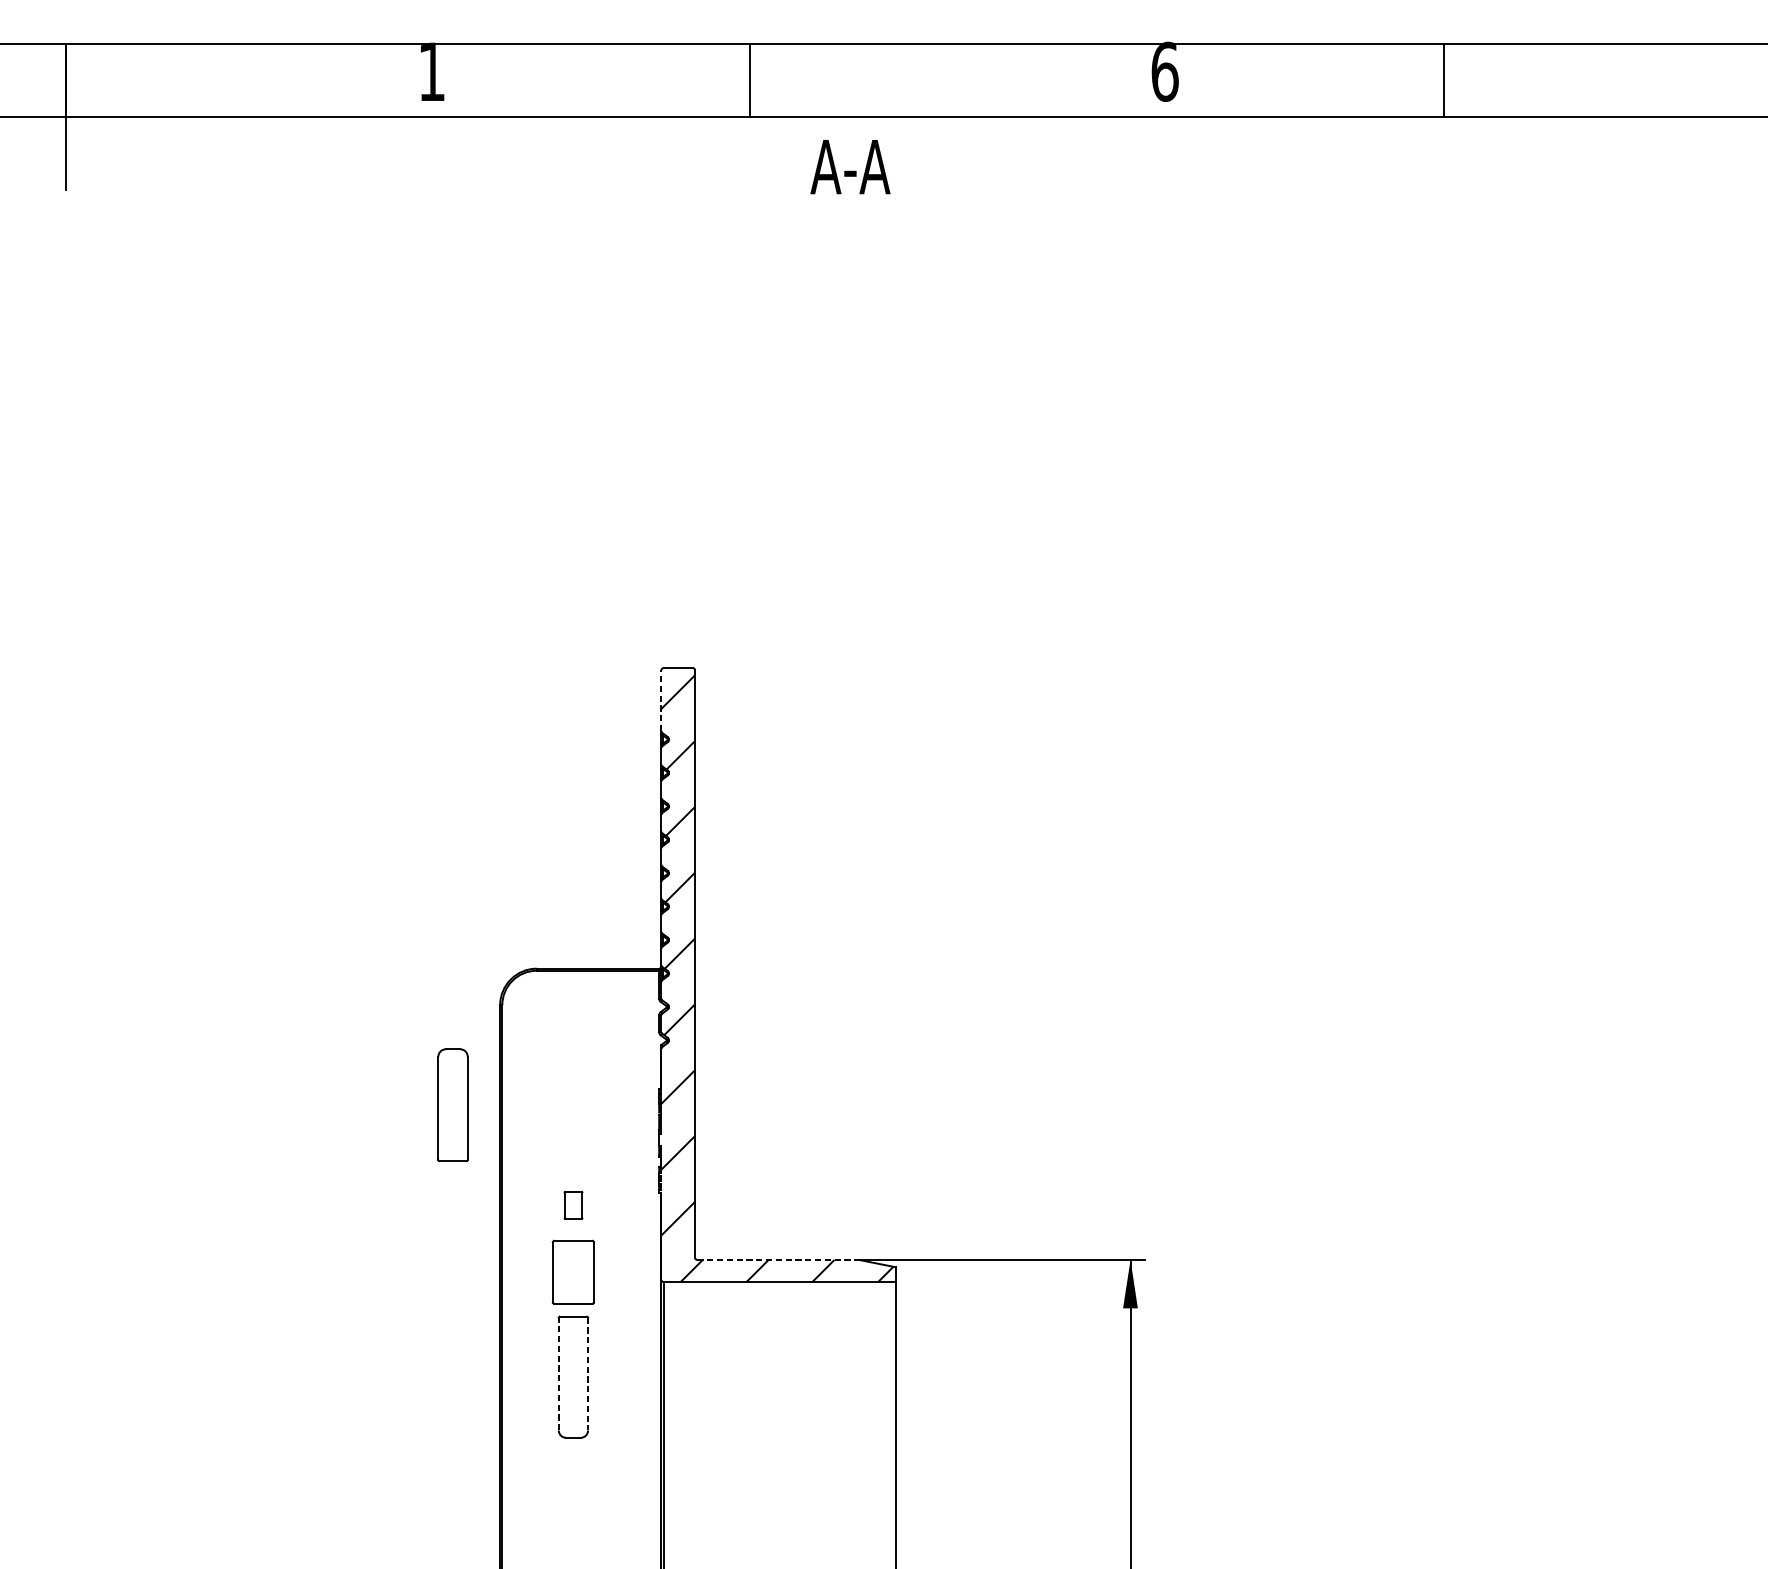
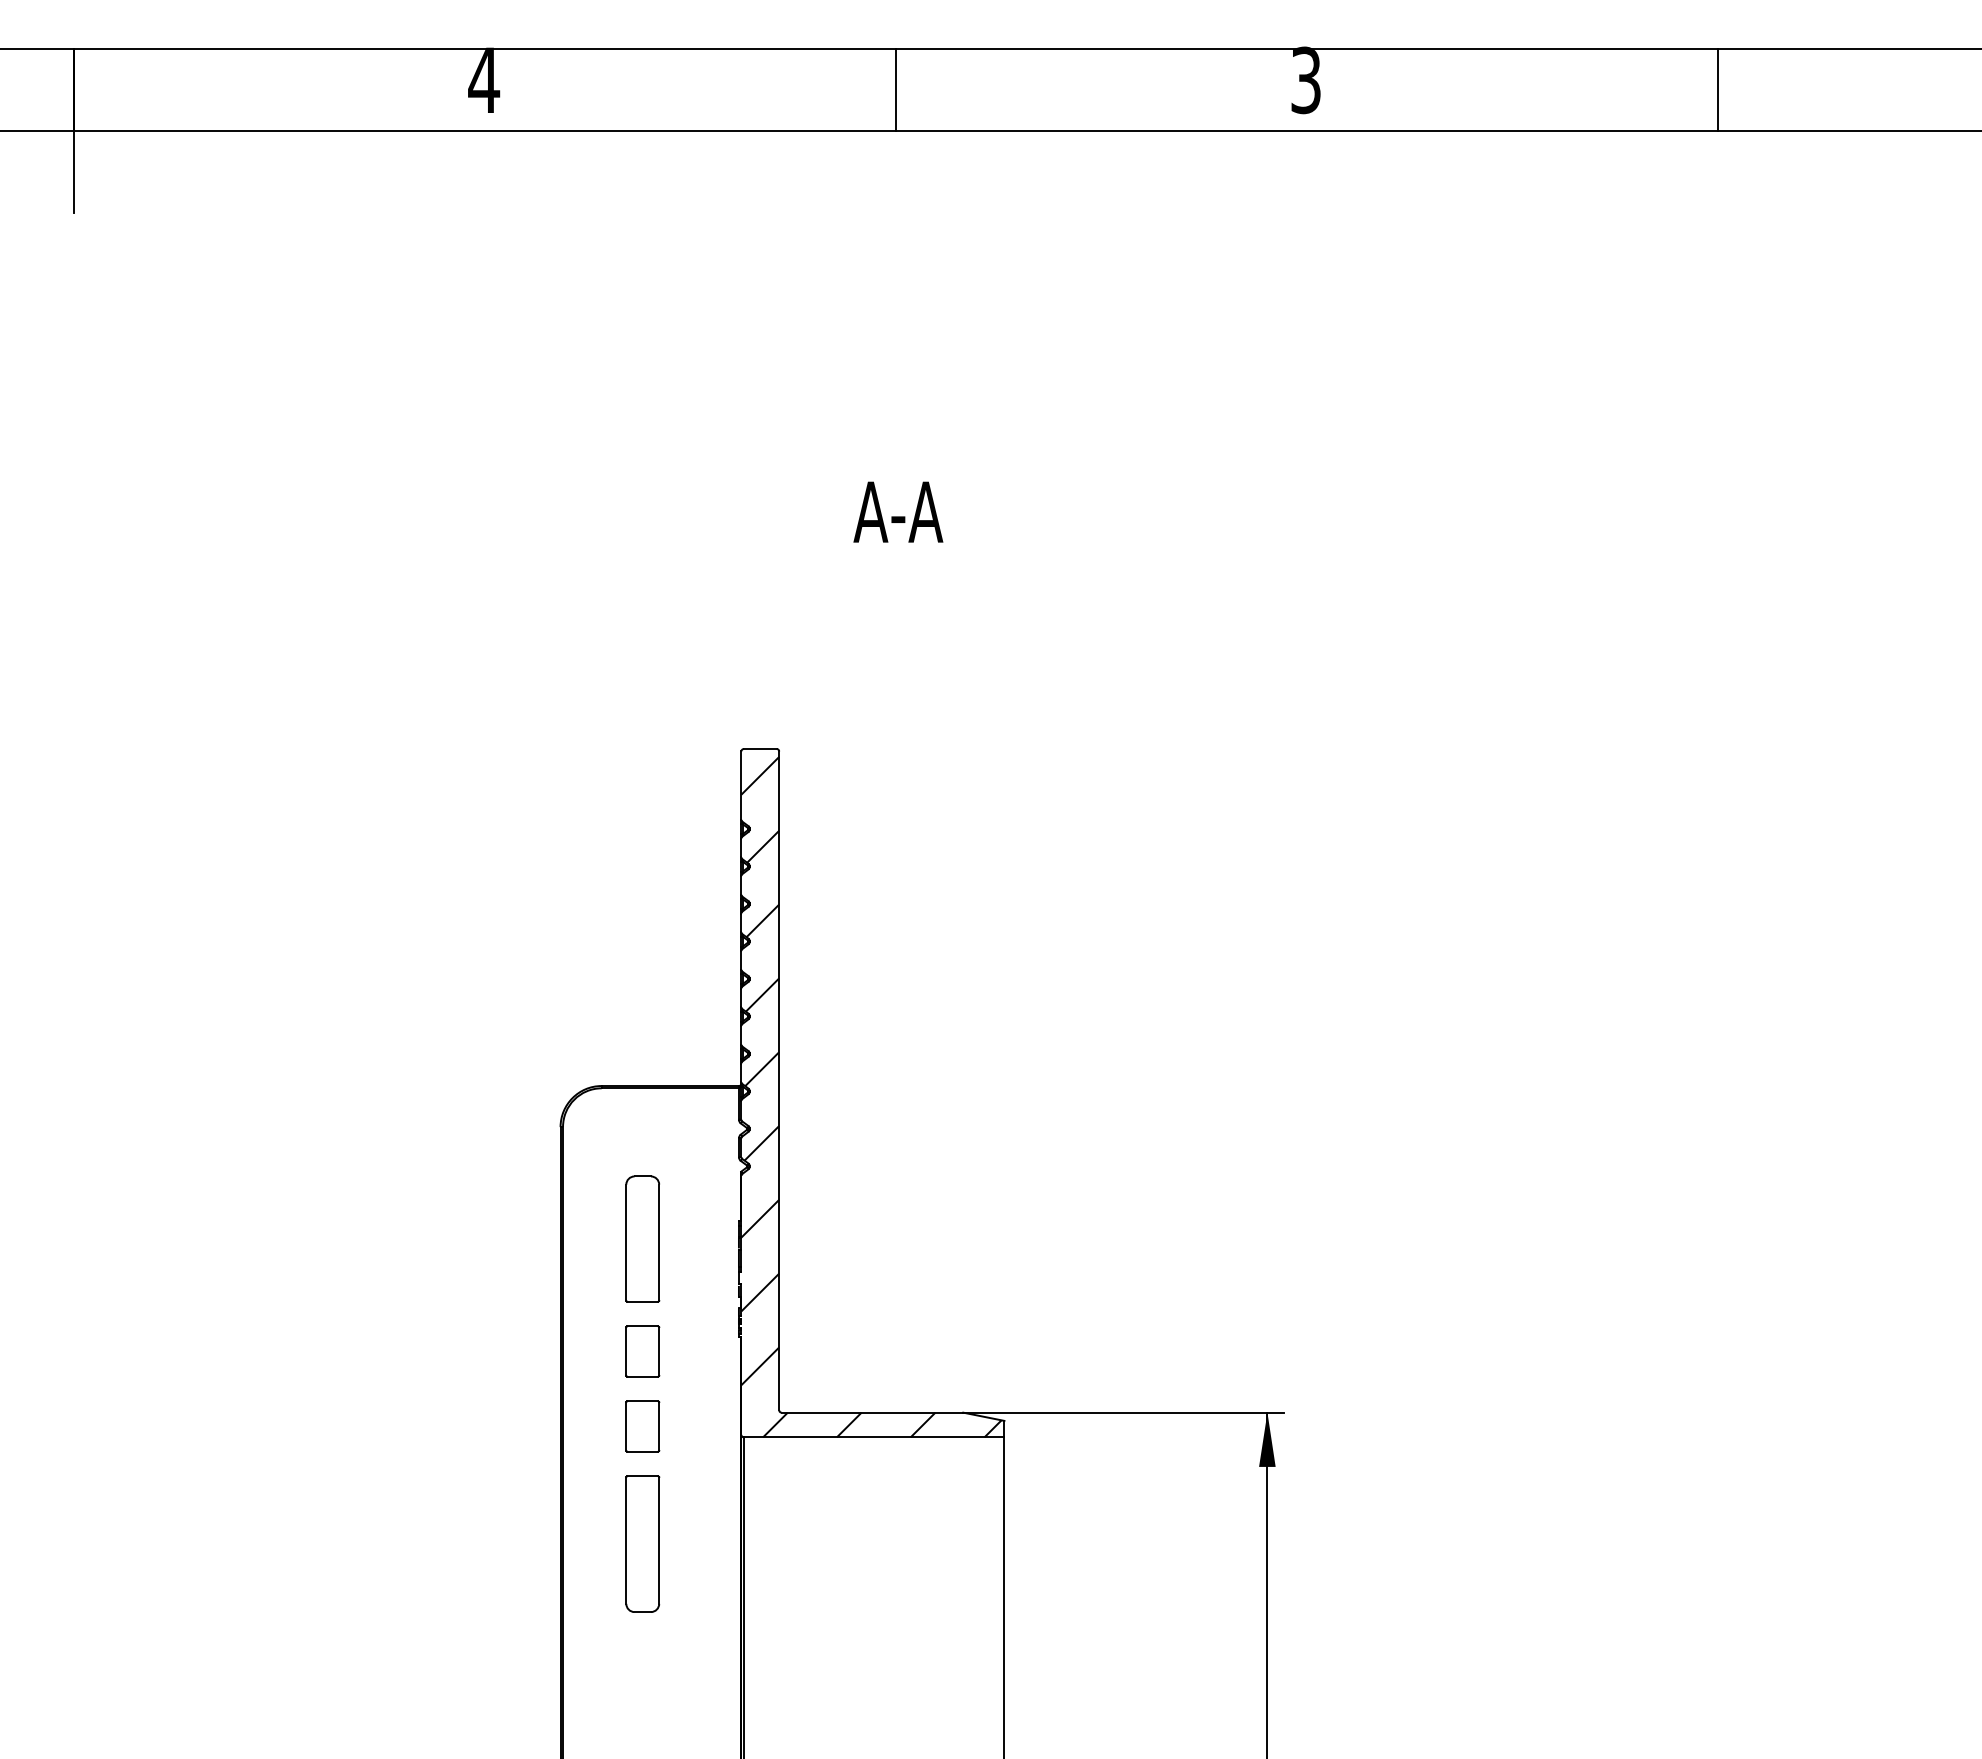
text: (432, 71) -> (484, 79), 1 -> 4
text: (1165, 71) -> (1306, 80), 6 -> 3
line: (749, 79) -> (895, 89), moved
line: (1443, 79) -> (1717, 89), moved
text: (850, 166) -> (898, 511), moved
line: (661, 700) -> (741, 785), dashed -> solid
part: (452, 1104) -> (642, 1238), moved
part: (573, 1205) -> (642, 1351), size x1.67
line: (778, 1259) -> (872, 1412), dashed -> solid
part: (573, 1272) -> (642, 1426), size x0.71
line: (558, 1373) -> (626, 1539), dashed -> solid
line: (588, 1373) -> (659, 1540), dashed -> solid

